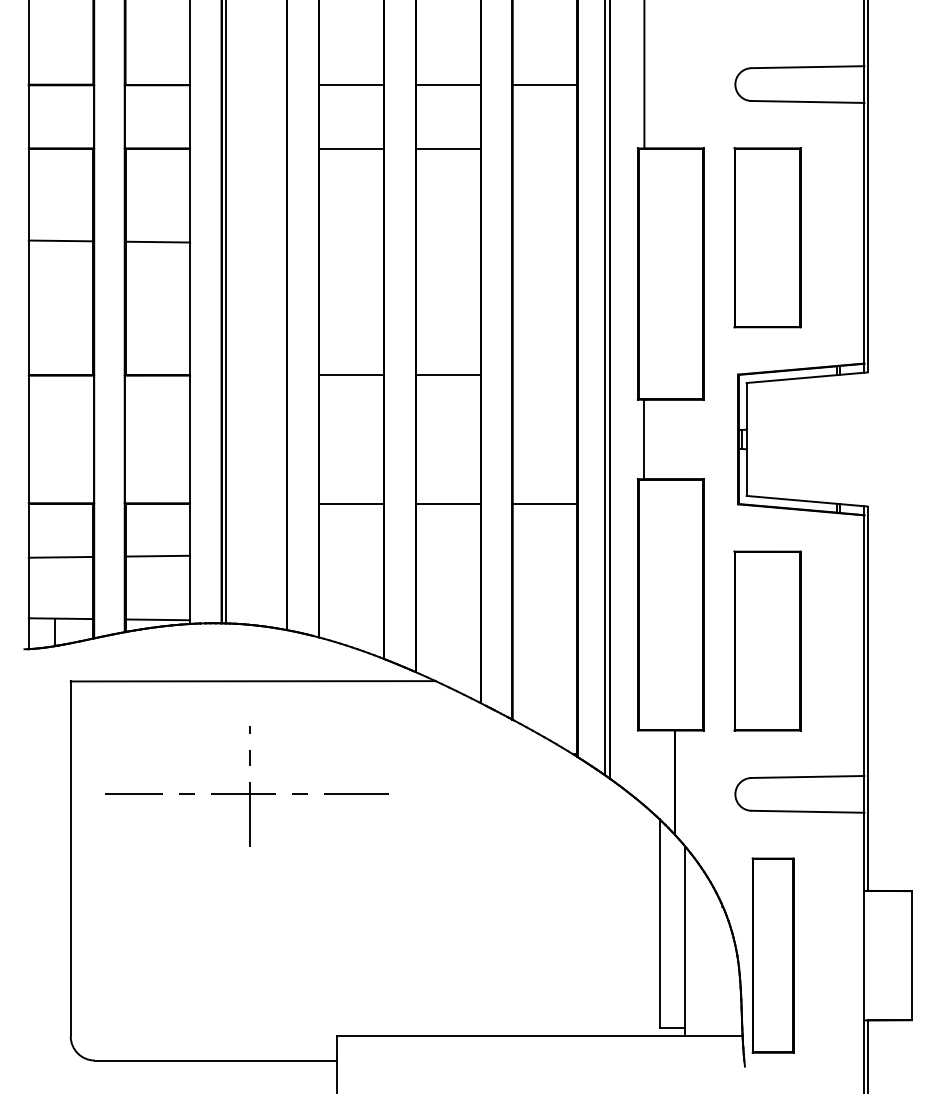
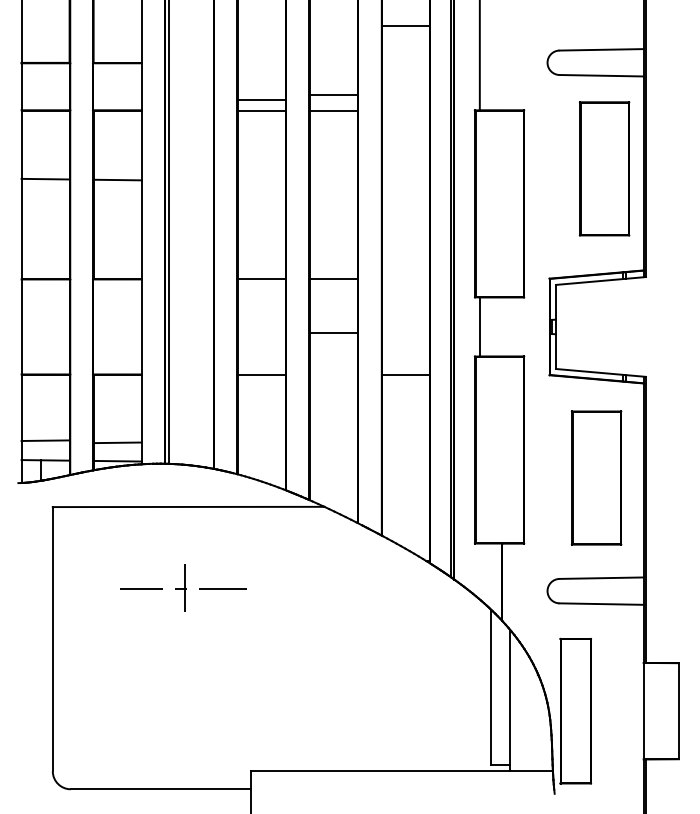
line: (351, 84) -> (261, 99), moved
line: (447, 84) -> (333, 94), moved
line: (544, 84) -> (405, 25), moved
part: (767, 237) -> (604, 168), moved
line: (447, 504) -> (333, 333), moved
line: (157, 555) -> (117, 442), moved
line: (60, 557) -> (45, 440), moved
part: (767, 640) -> (596, 477), moved
part: (246, 785) -> (183, 584), size x0.6

